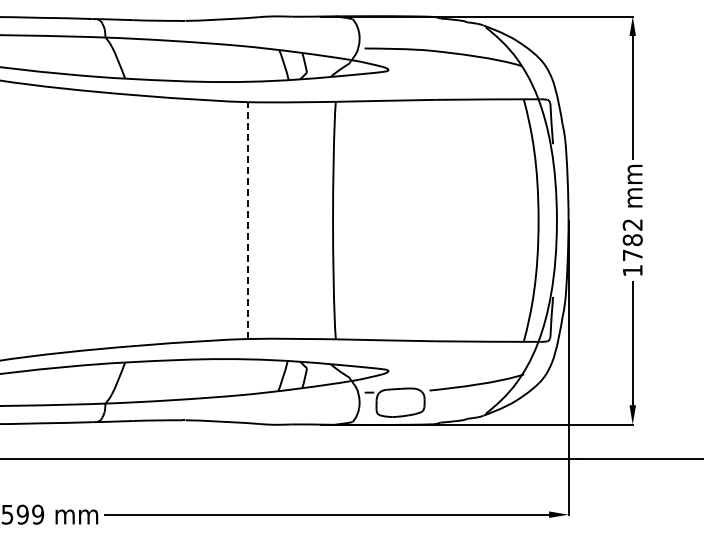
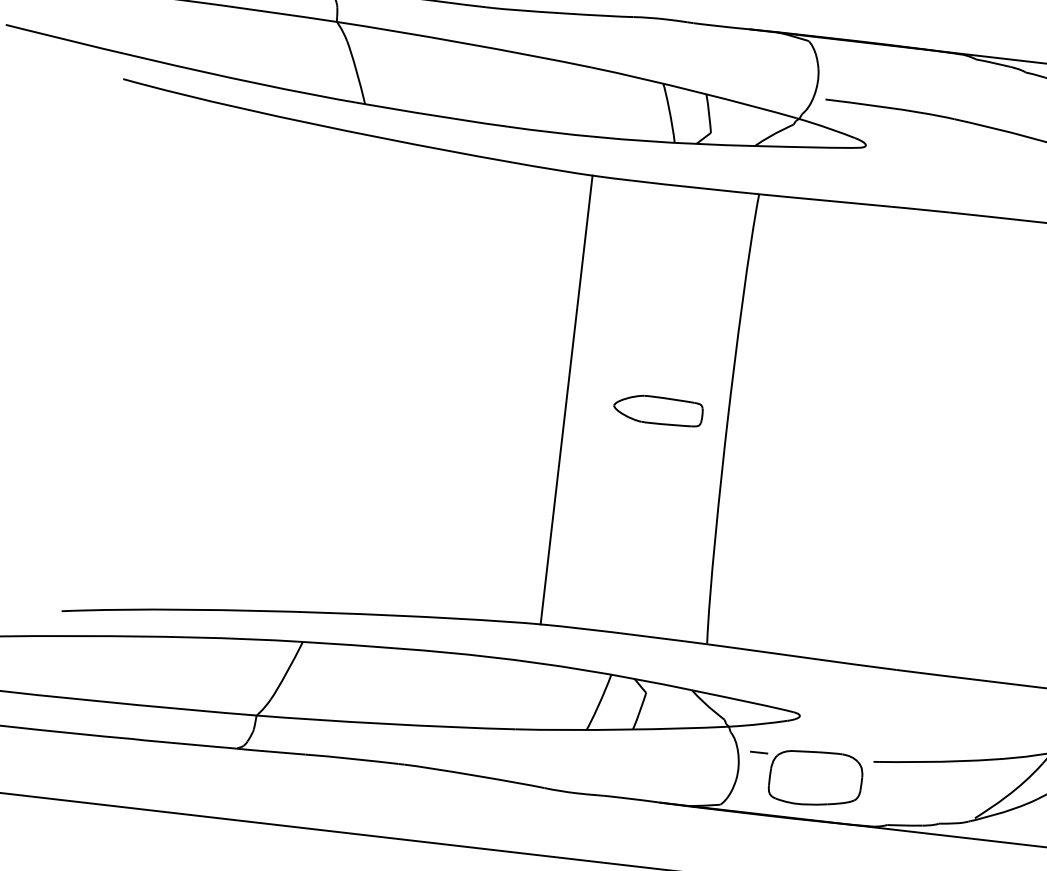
line: (247, 220) -> (565, 399), dashed -> solid
part: (296, 220) -> (658, 410), added

